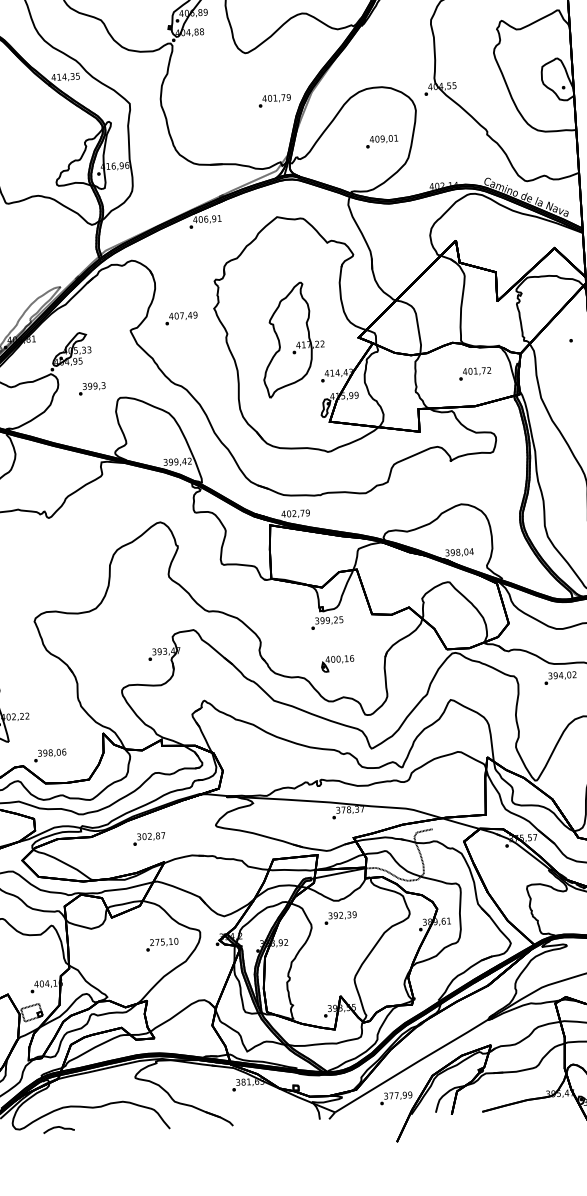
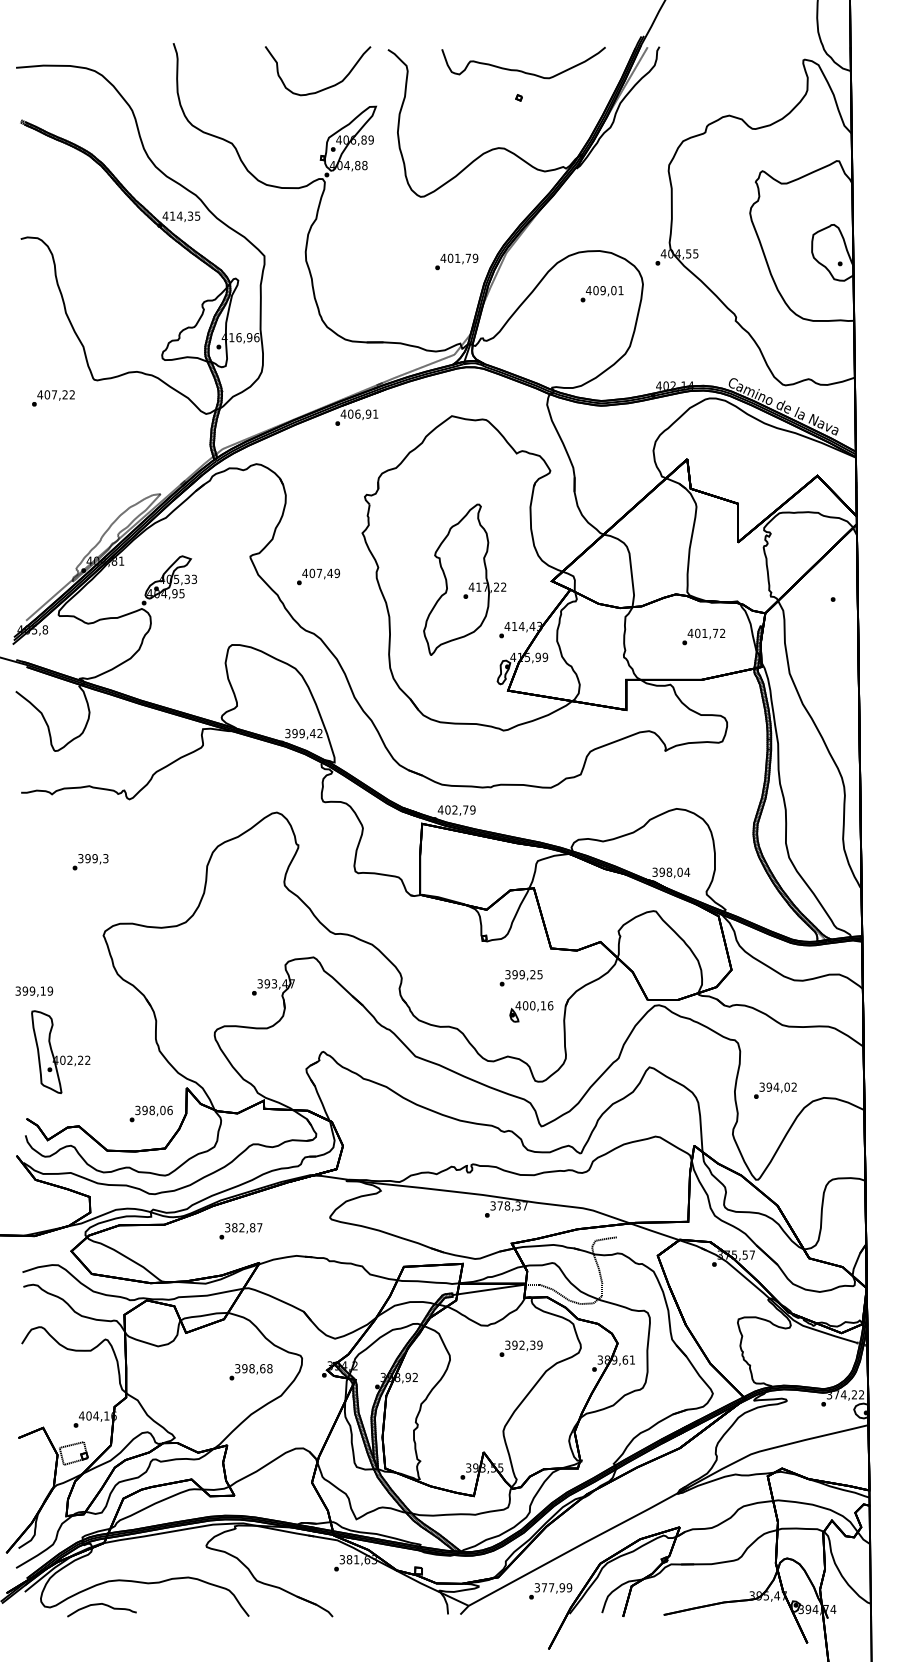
text: (381, 141) -> (601, 294), moved
text: (181, 318) -> (318, 576), moved
text: (92, 389) -> (90, 862), moved
text: (326, 623) -> (520, 978), moved
part: (337, 663) -> (531, 1011), moved
text: (560, 677) -> (775, 1090), moved
text: (49, 755) -> (150, 1113), moved
text: (144, 836) -> (234, 1227), 302,87 -> 382,87
text: (340, 917) -> (520, 1348), moved
text: (163, 941) -> (253, 1368), 275,10 -> 398,68
part: (58, 1129) -> (101, 1610), size x1.67

